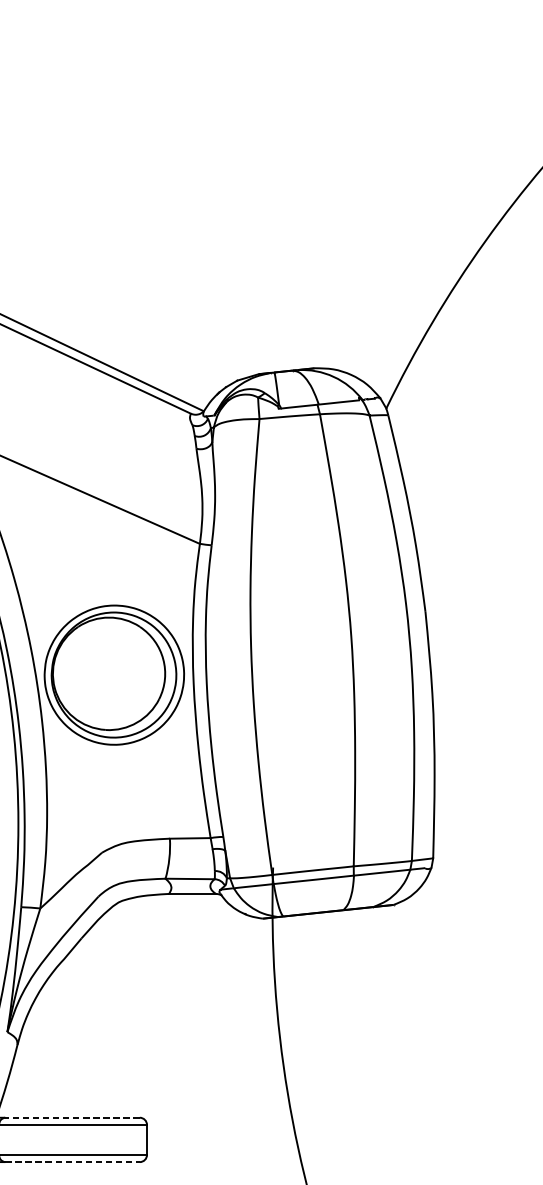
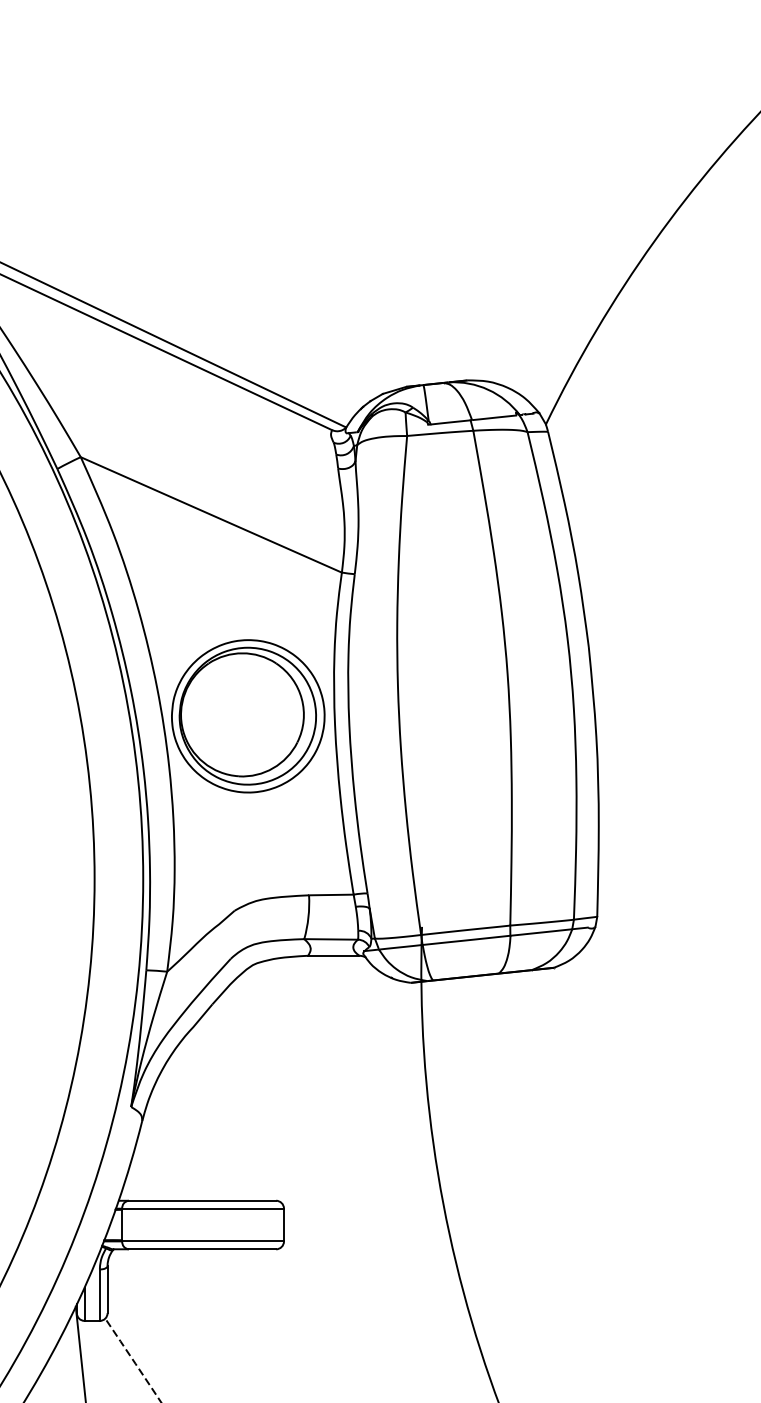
line: (72, 1117) -> (202, 1200), dashed -> solid
line: (72, 1162) -> (202, 1249), dashed -> solid

